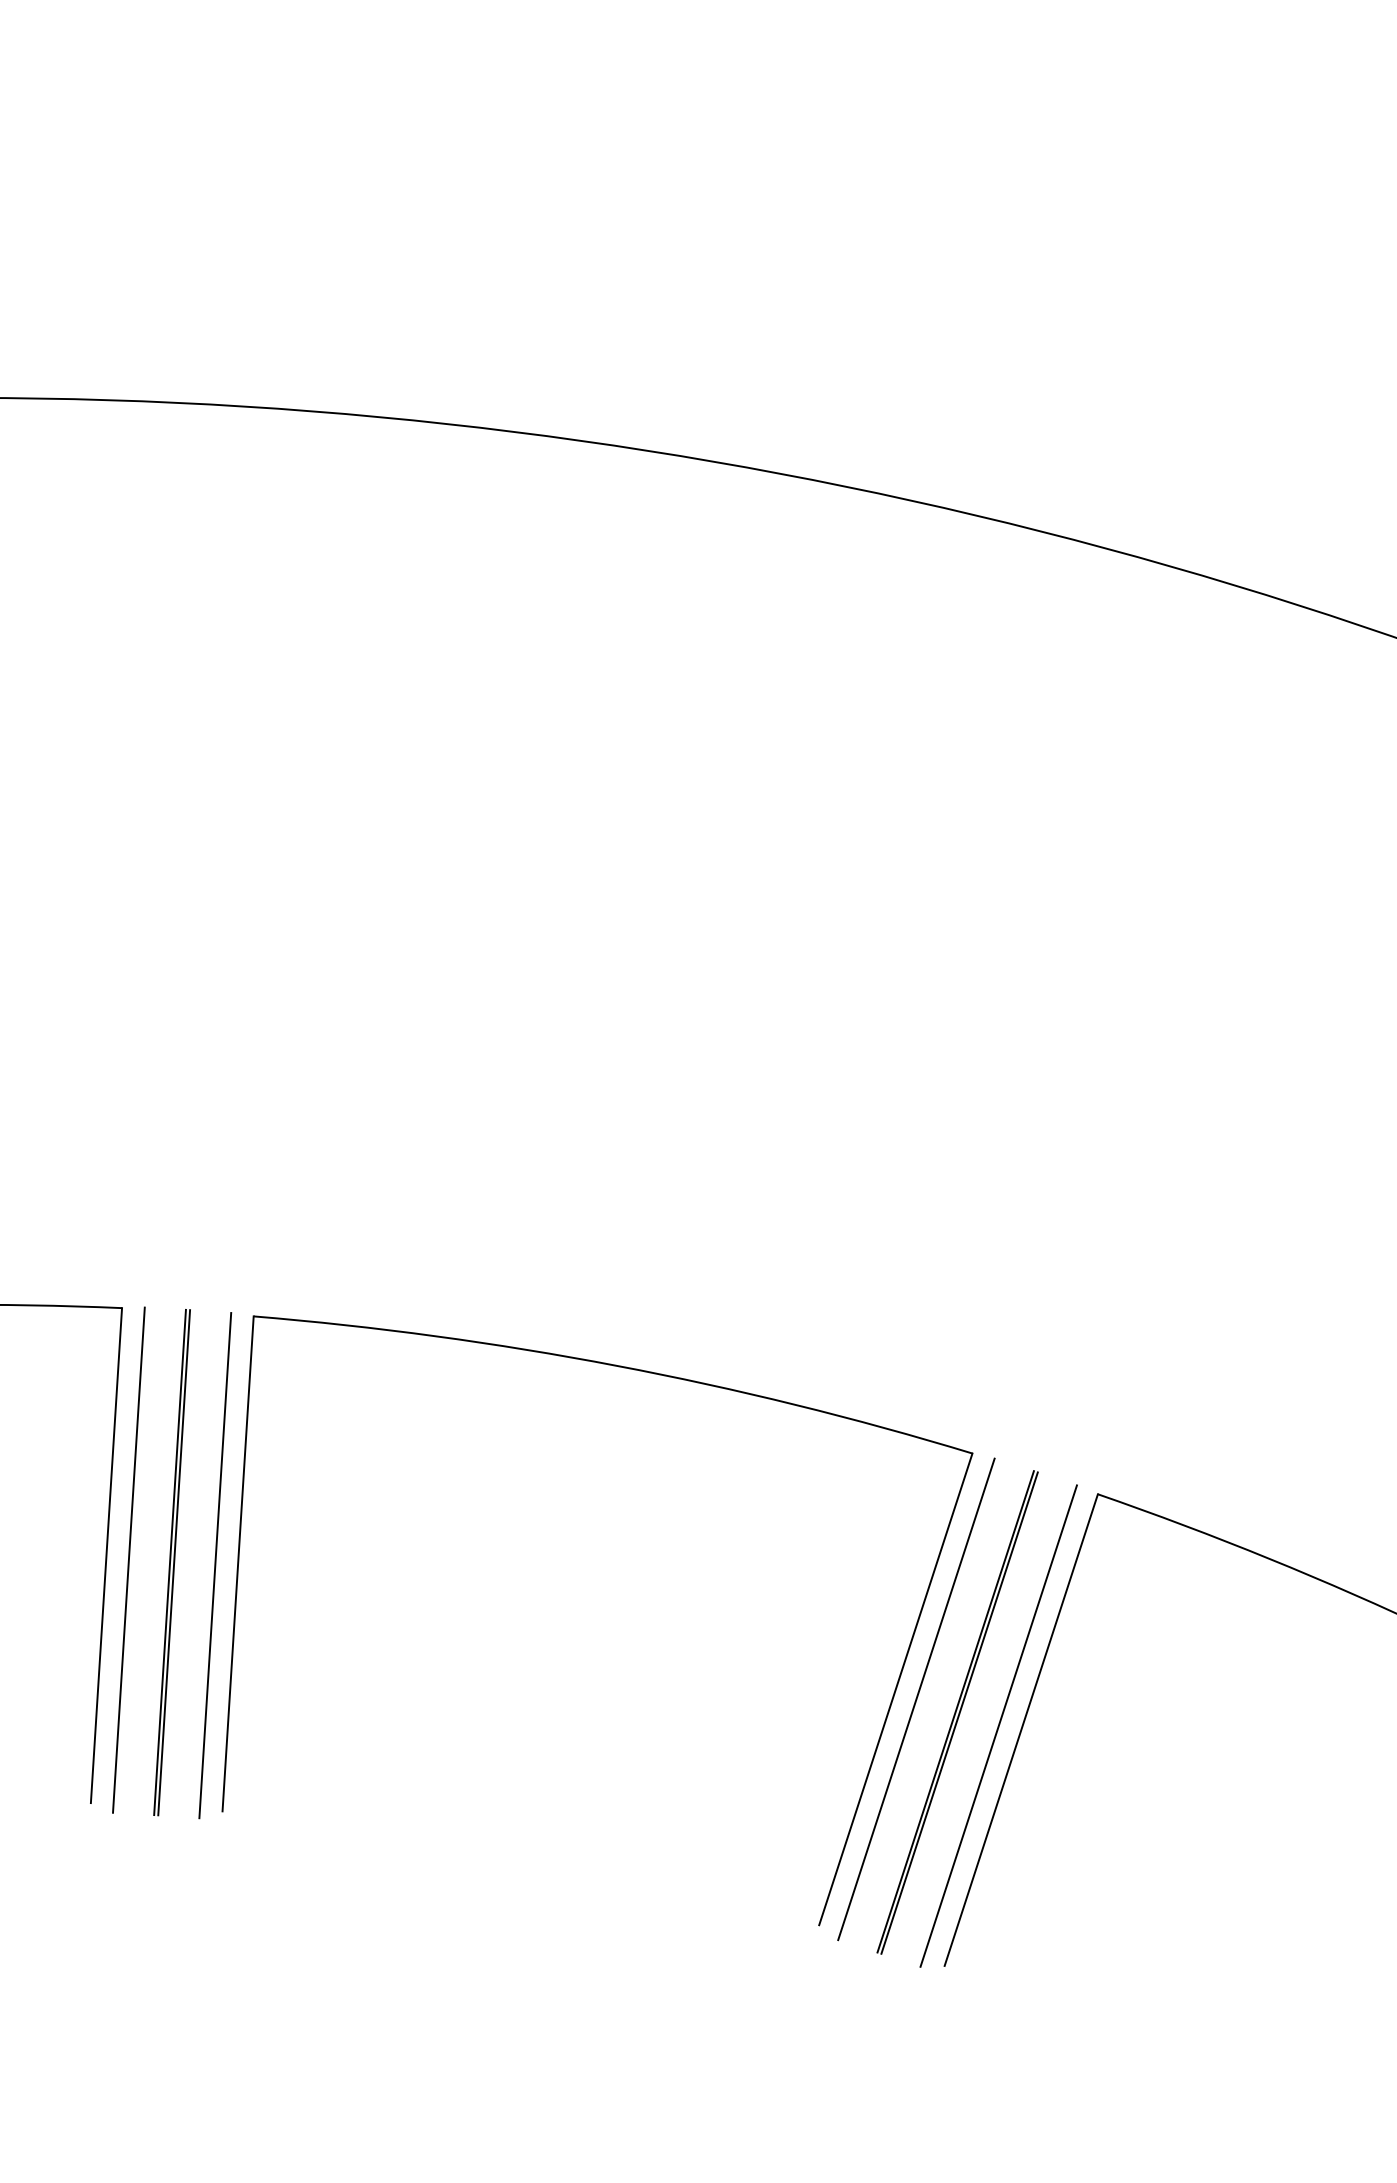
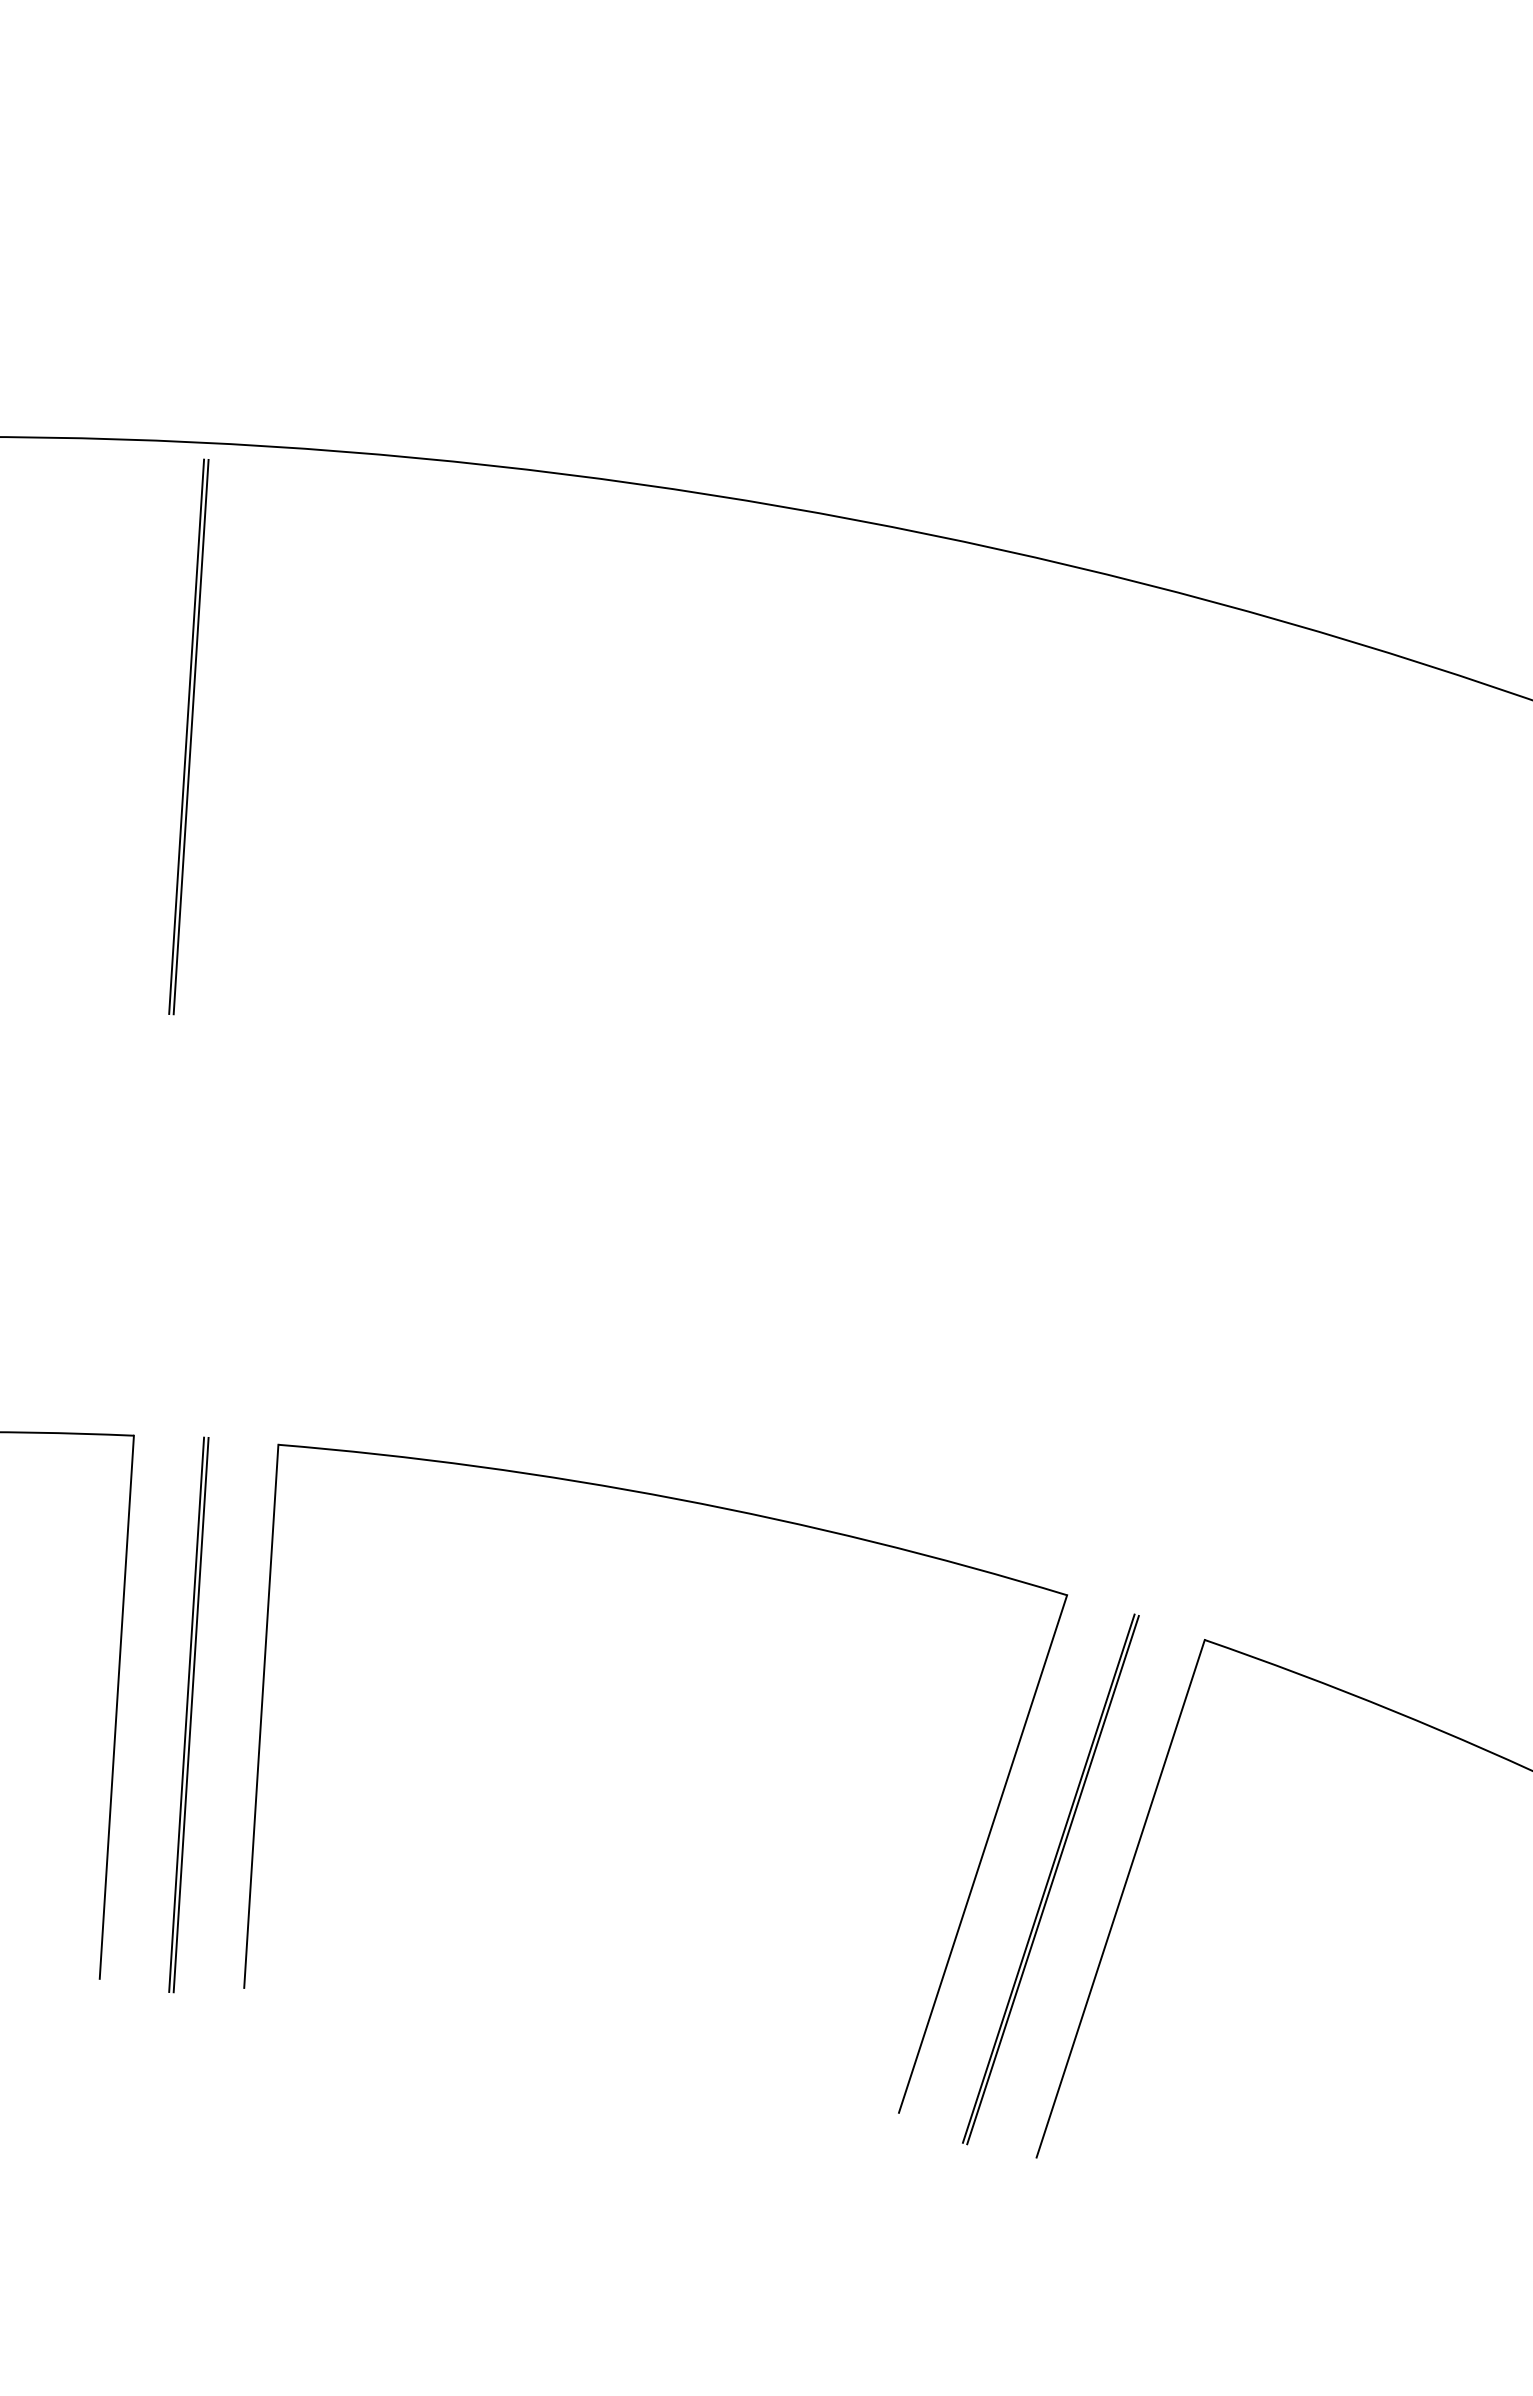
part: (171, 670) -> (188, 736), added
line: (128, 1560) -> (141, 1712), removed
line: (214, 1565) -> (235, 1718), removed
line: (916, 1698) -> (1005, 1864), removed
line: (998, 1726) -> (1095, 1894), removed

